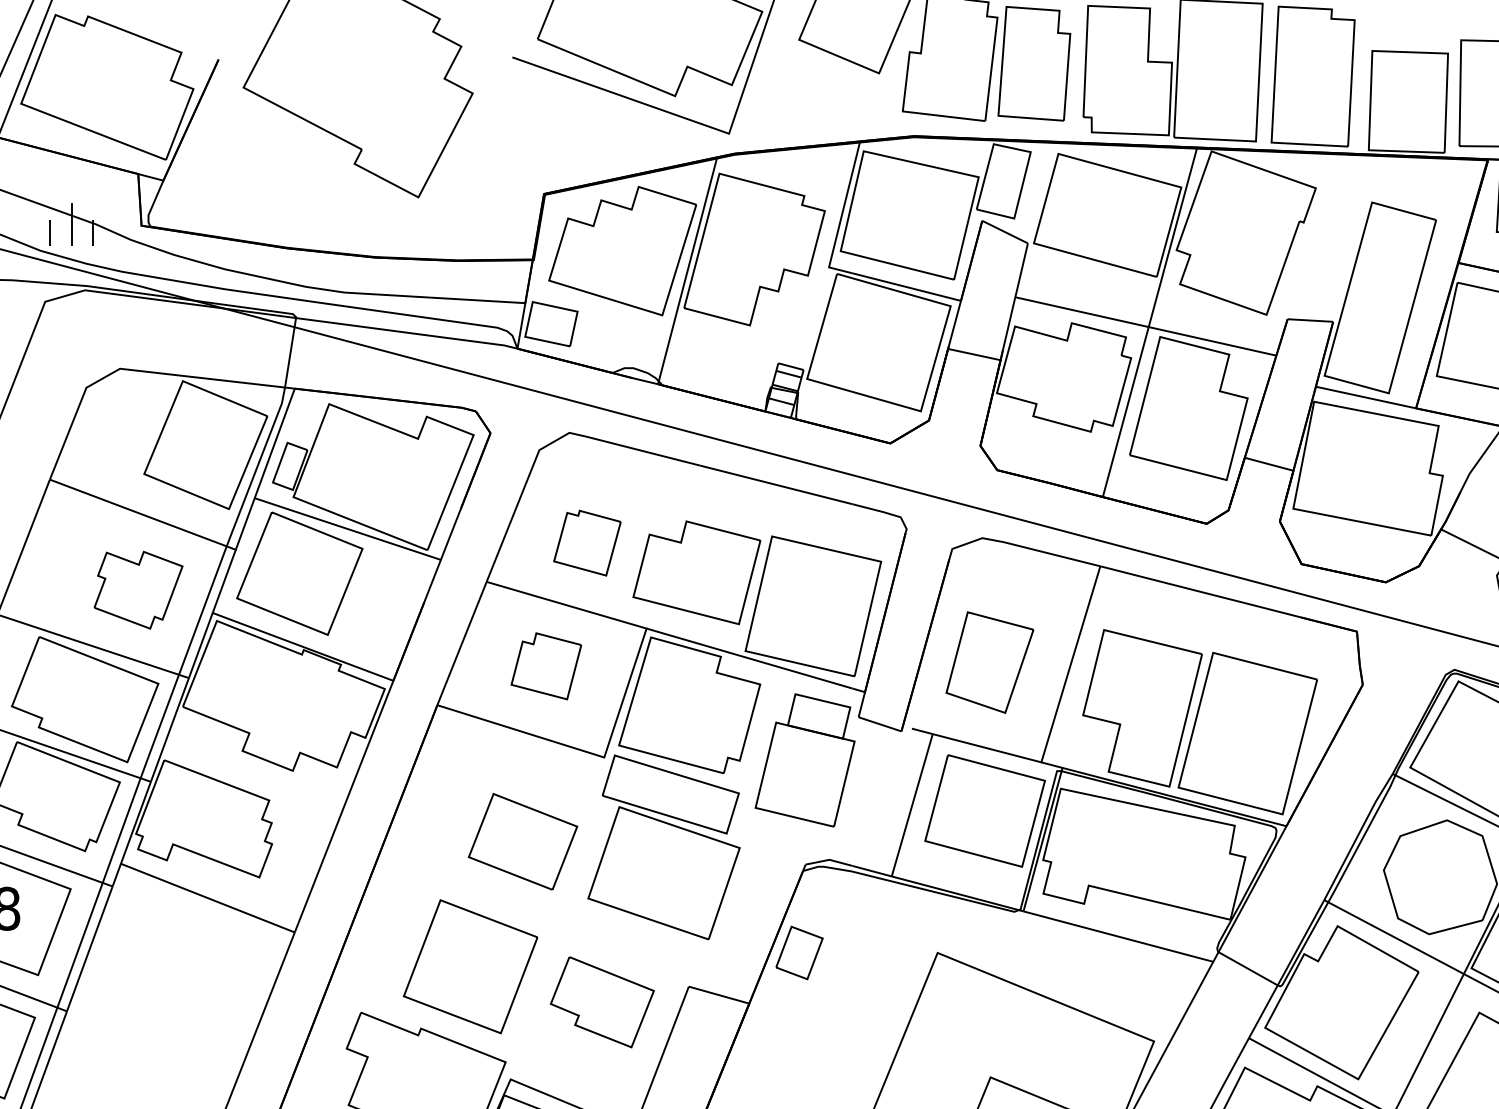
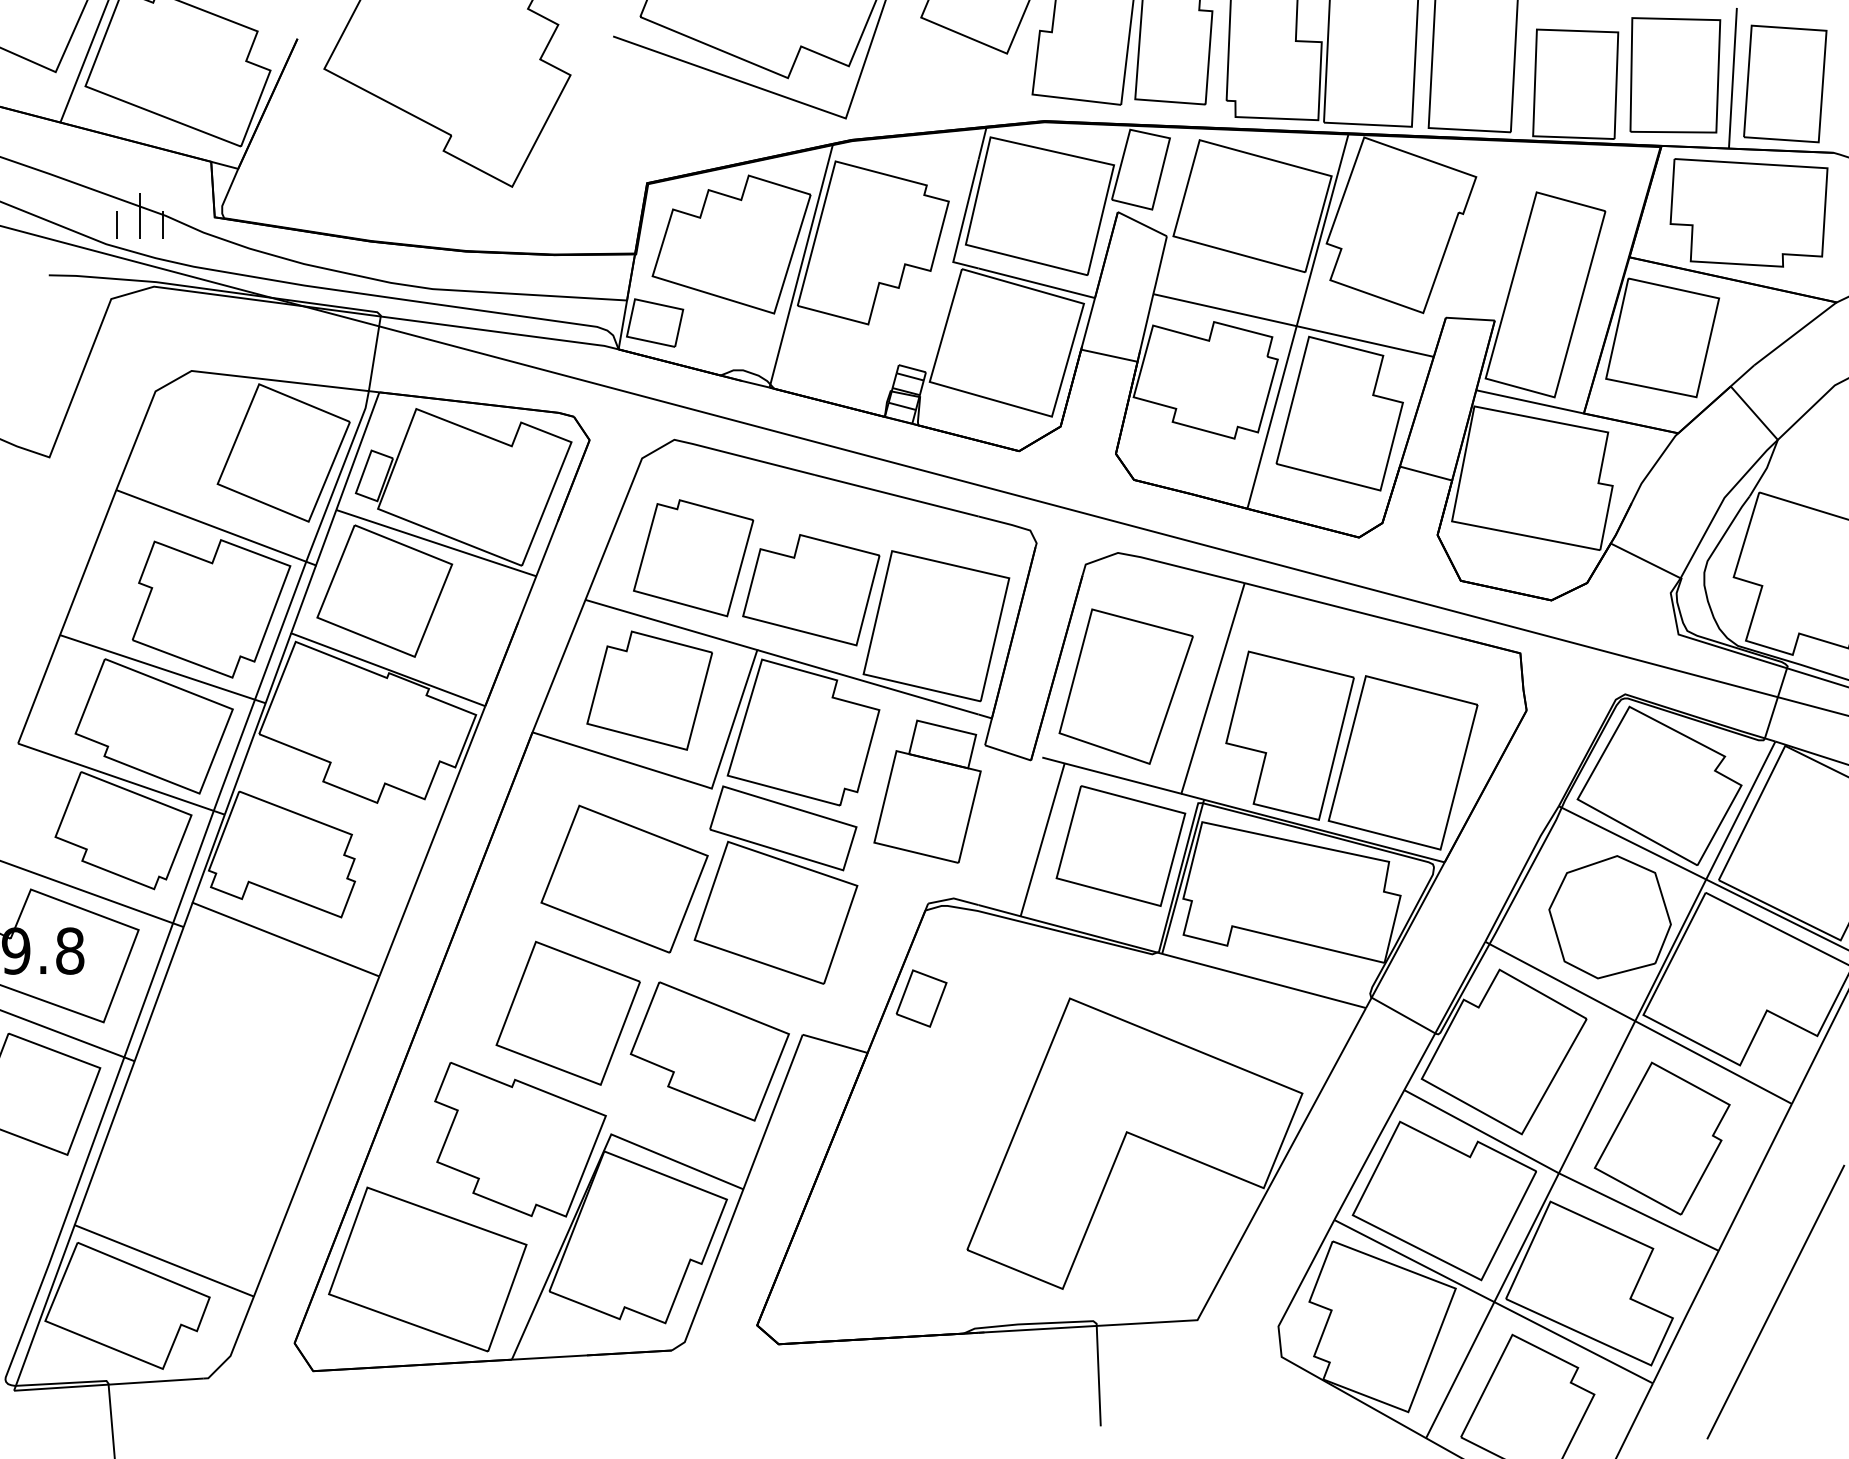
part: (587, 543) -> (693, 558), size x1.67
part: (138, 589) -> (211, 608), size x1.67
part: (989, 662) -> (1125, 686), size x1.43
part: (546, 666) -> (649, 690), size x1.67
part: (522, 841) -> (624, 878), size x1.43
part: (602, 1002) -> (709, 1051), size x1.43

